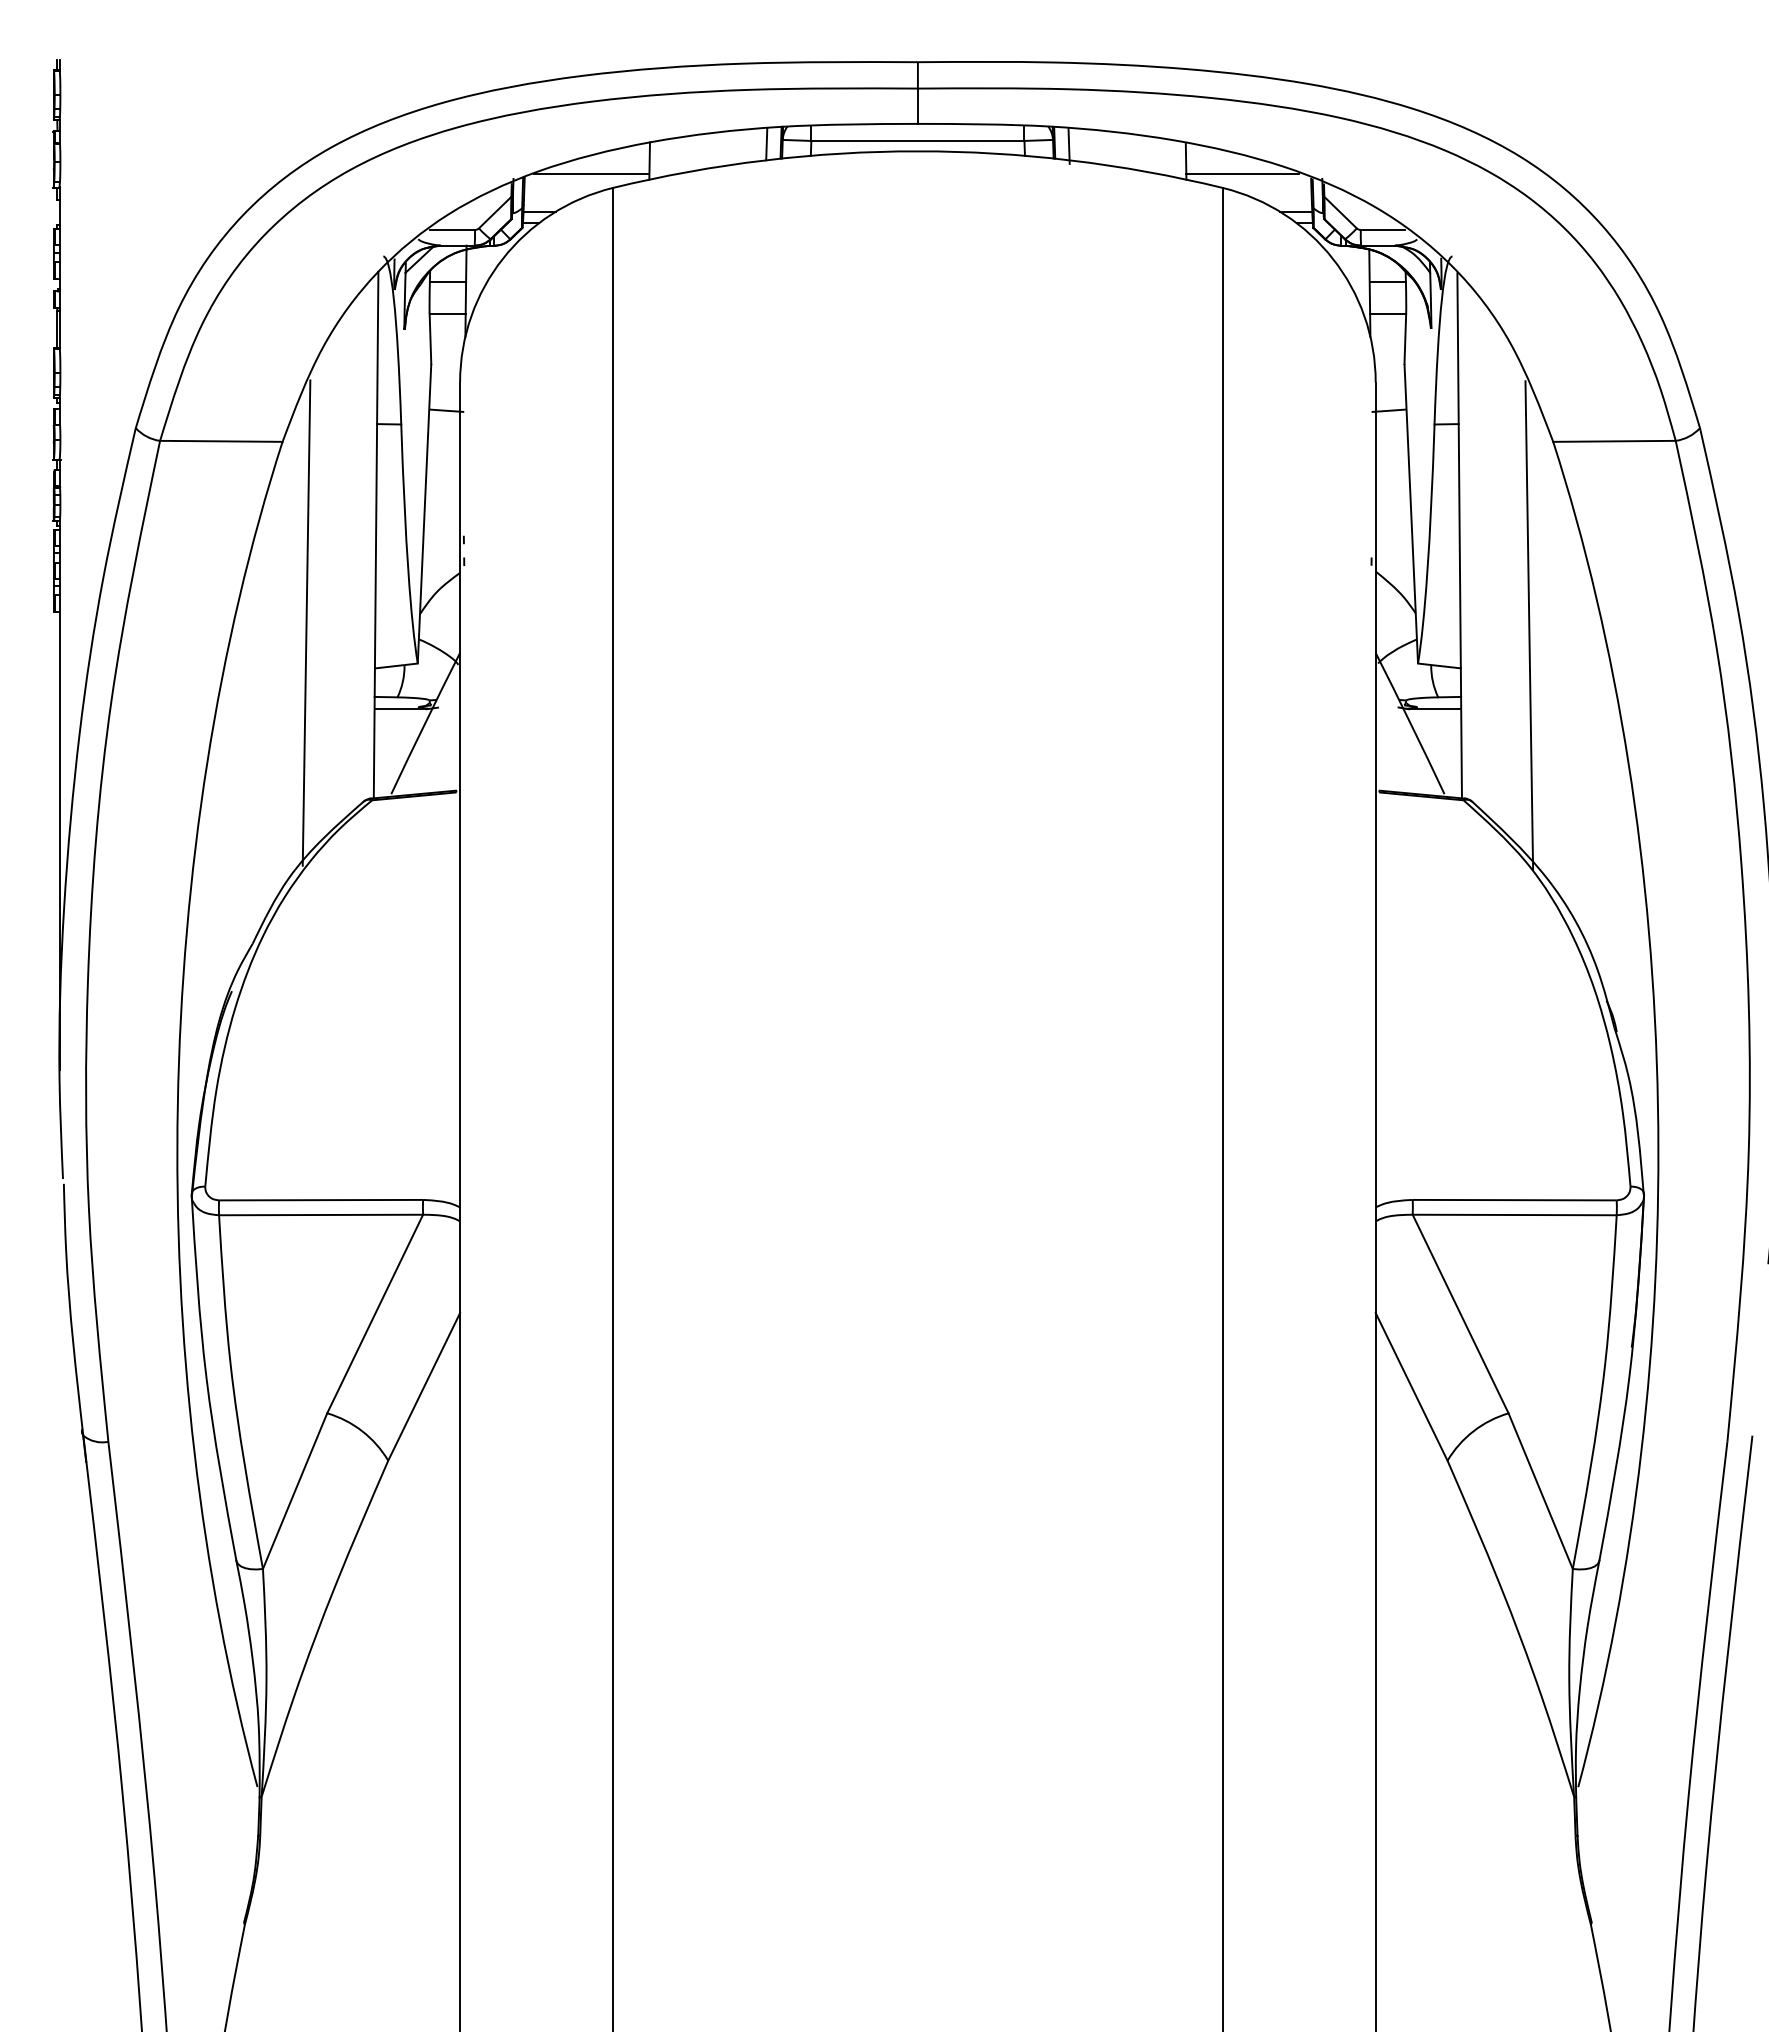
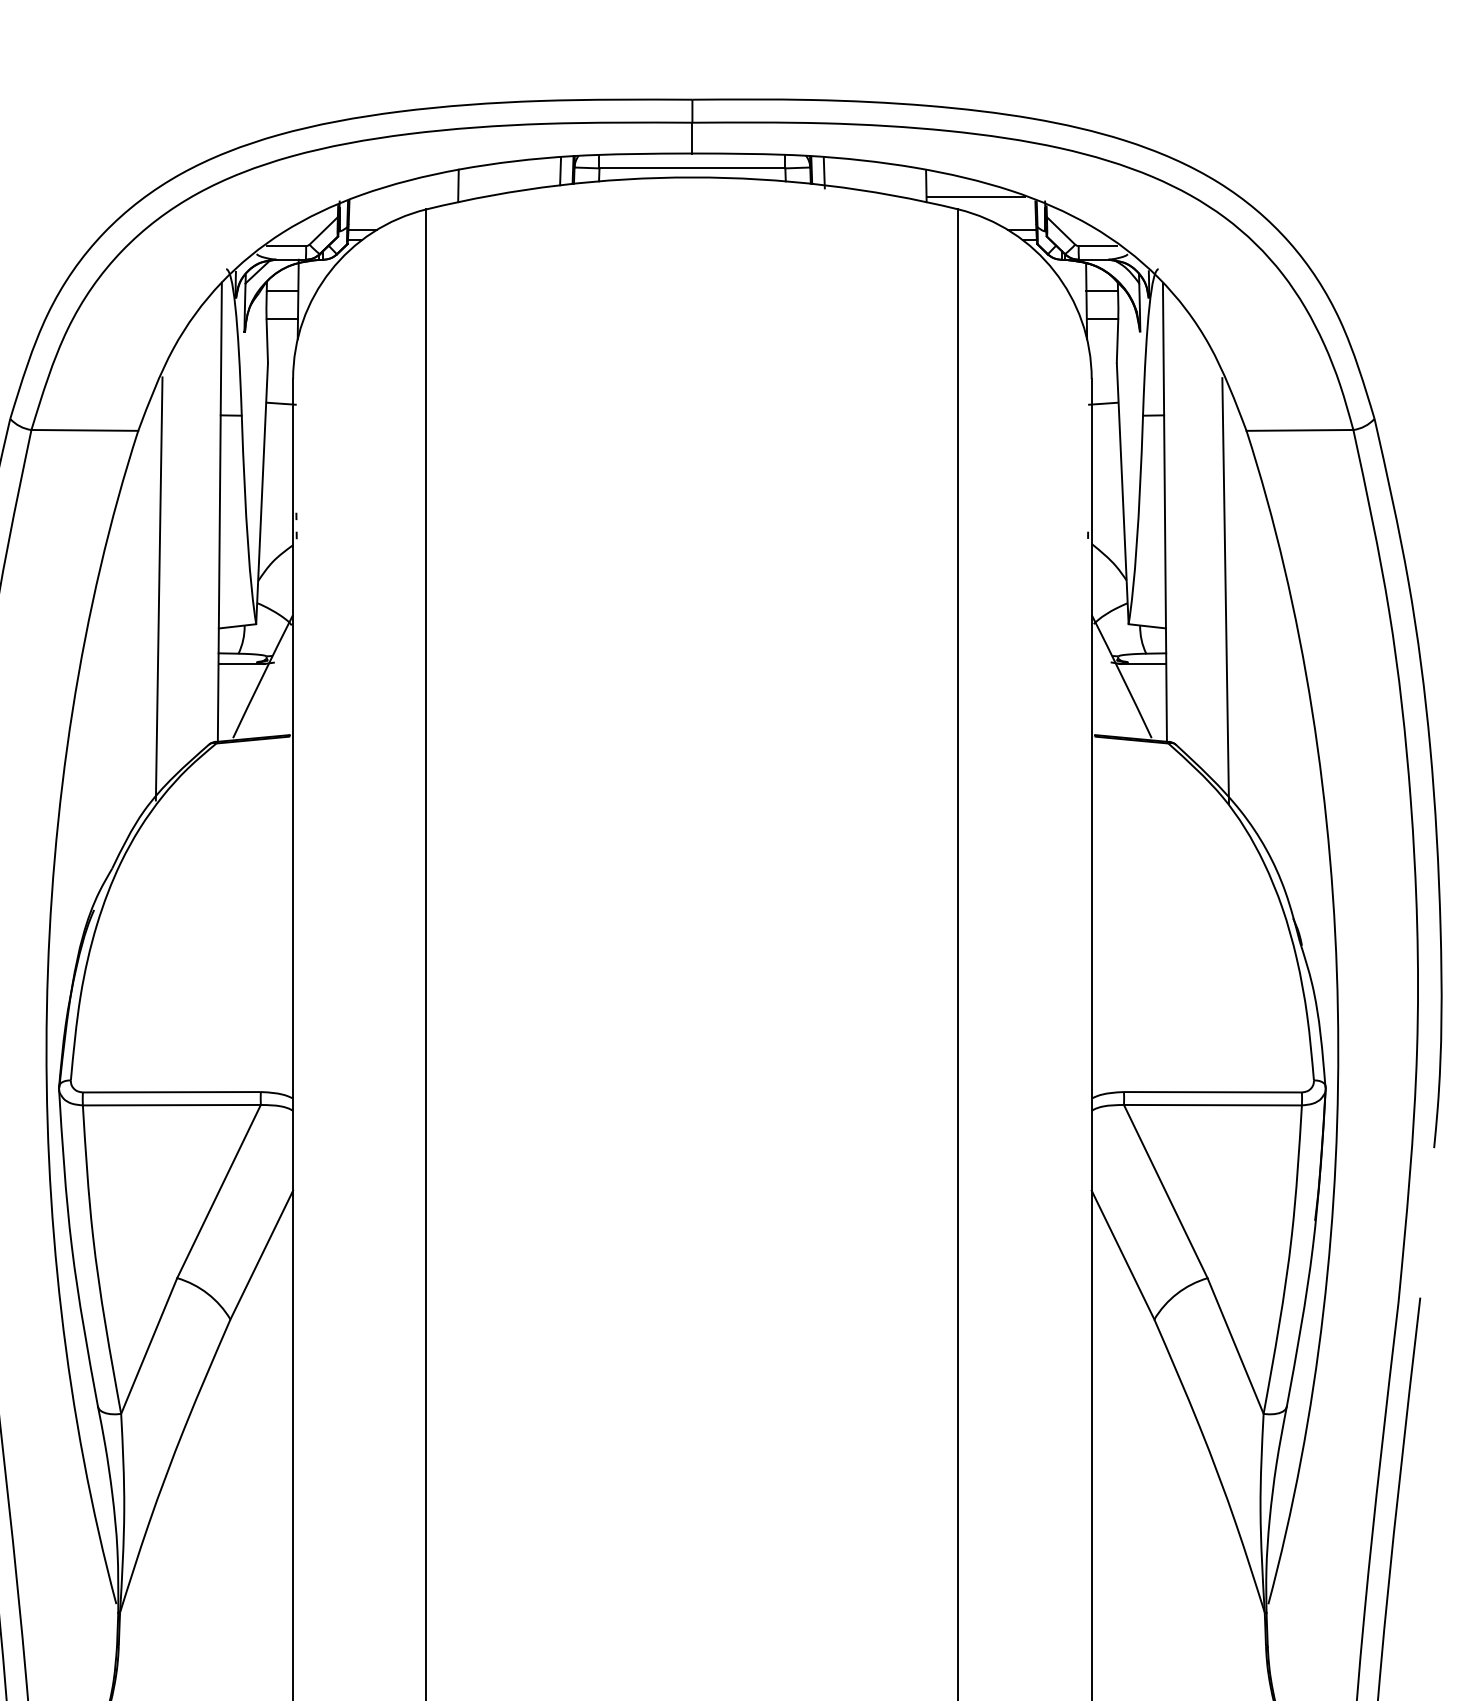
line: (591, 173) -> (407, 196), removed

